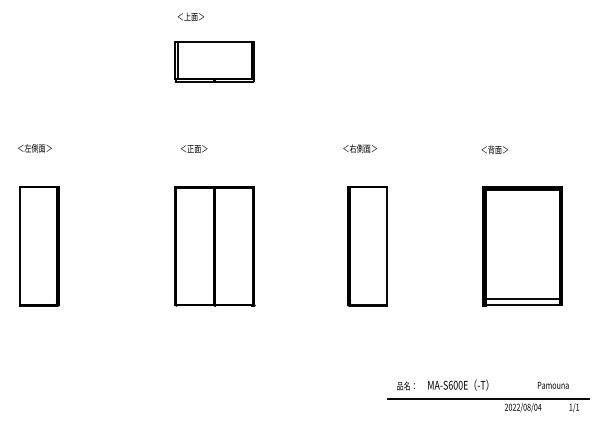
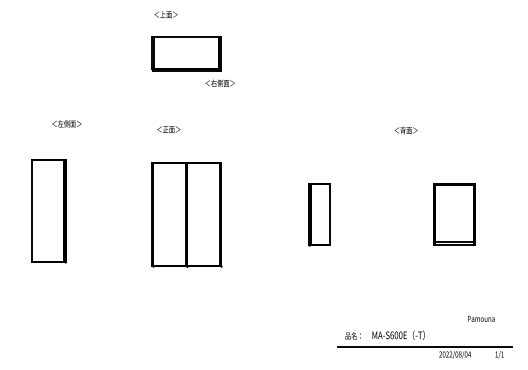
text: (34, 148) -> (66, 124), moved
text: (359, 148) -> (219, 83), moved
text: (494, 149) -> (405, 130), moved
part: (39, 246) -> (49, 211), moved
part: (367, 246) -> (319, 214), size x0.6
part: (522, 246) -> (454, 214), size x0.6
text: (552, 385) -> (480, 319), moved

